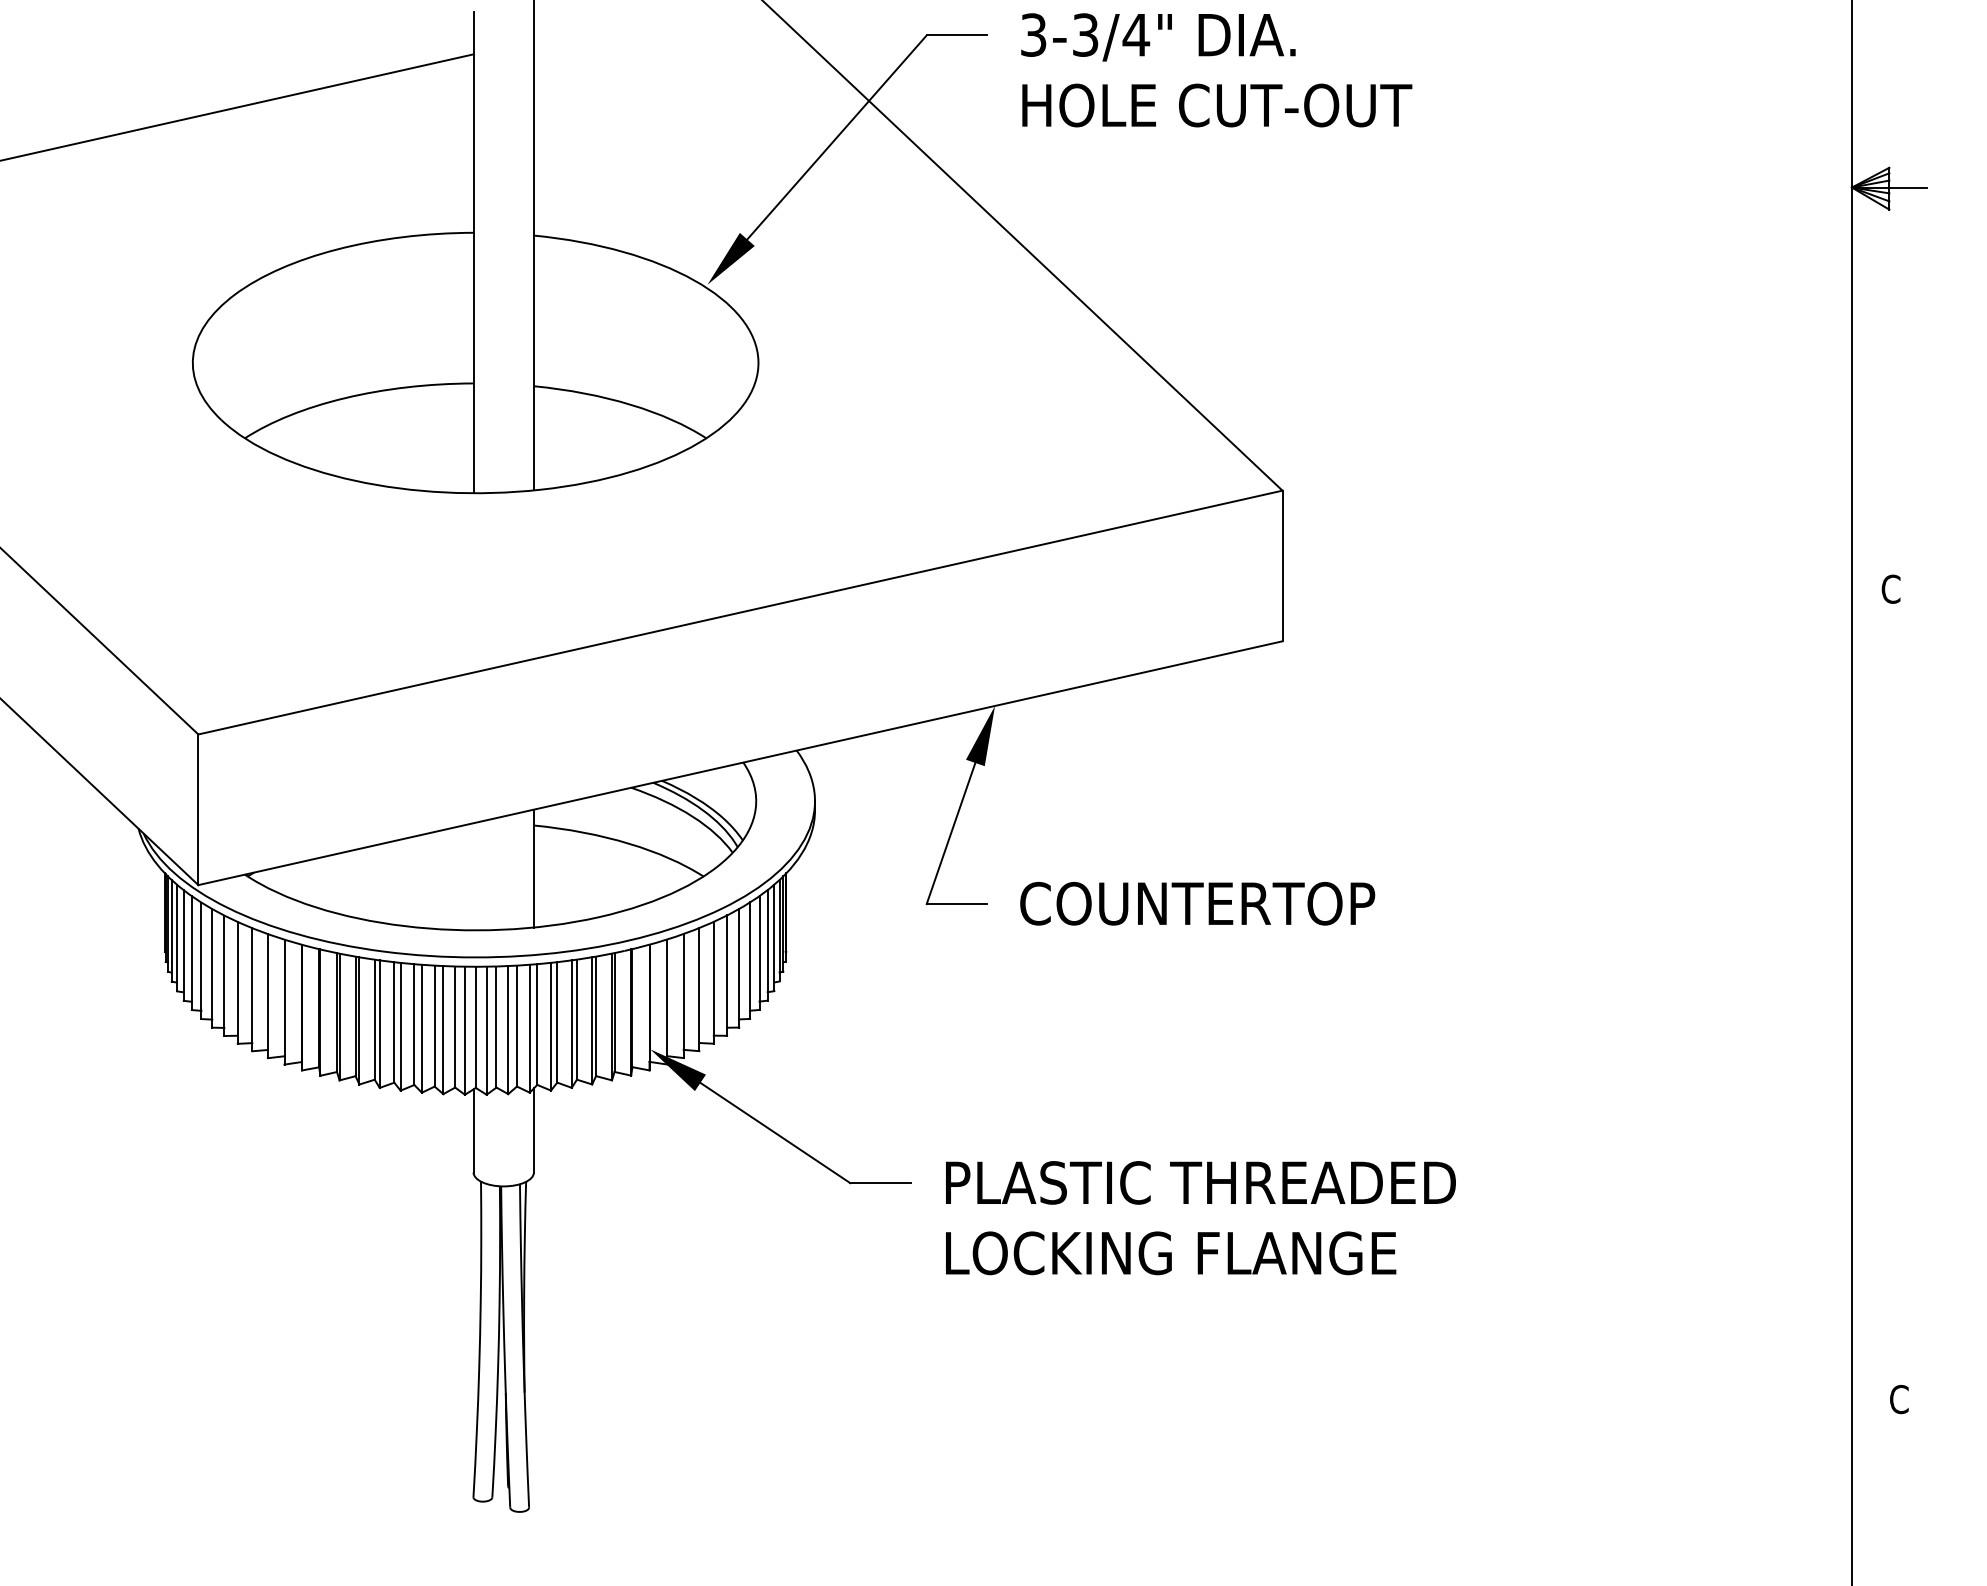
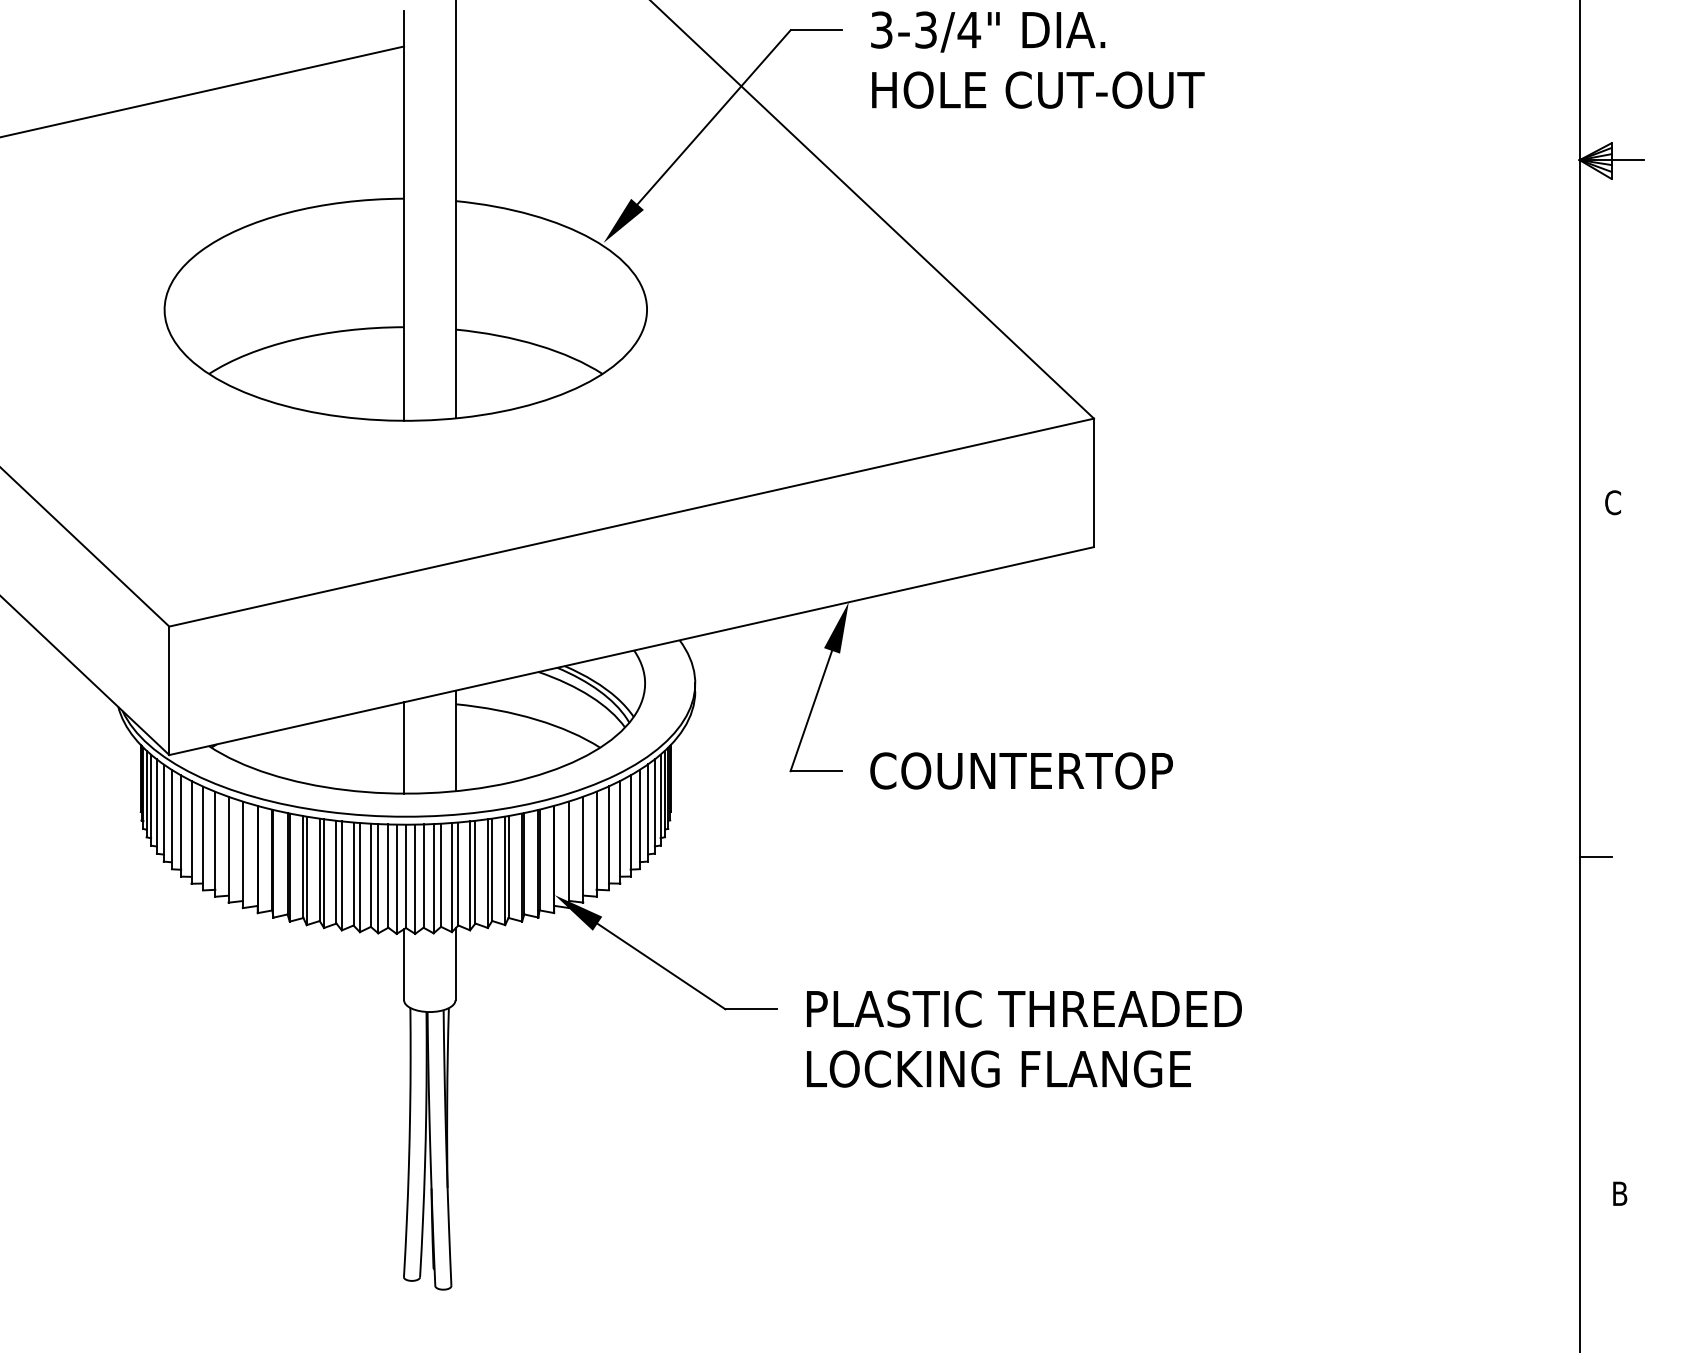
line: (473, 876) -> (403, 747), added
line: (1870, 1004) -> (1595, 856), added
text: (1899, 1399) -> (1620, 1193), C -> B

